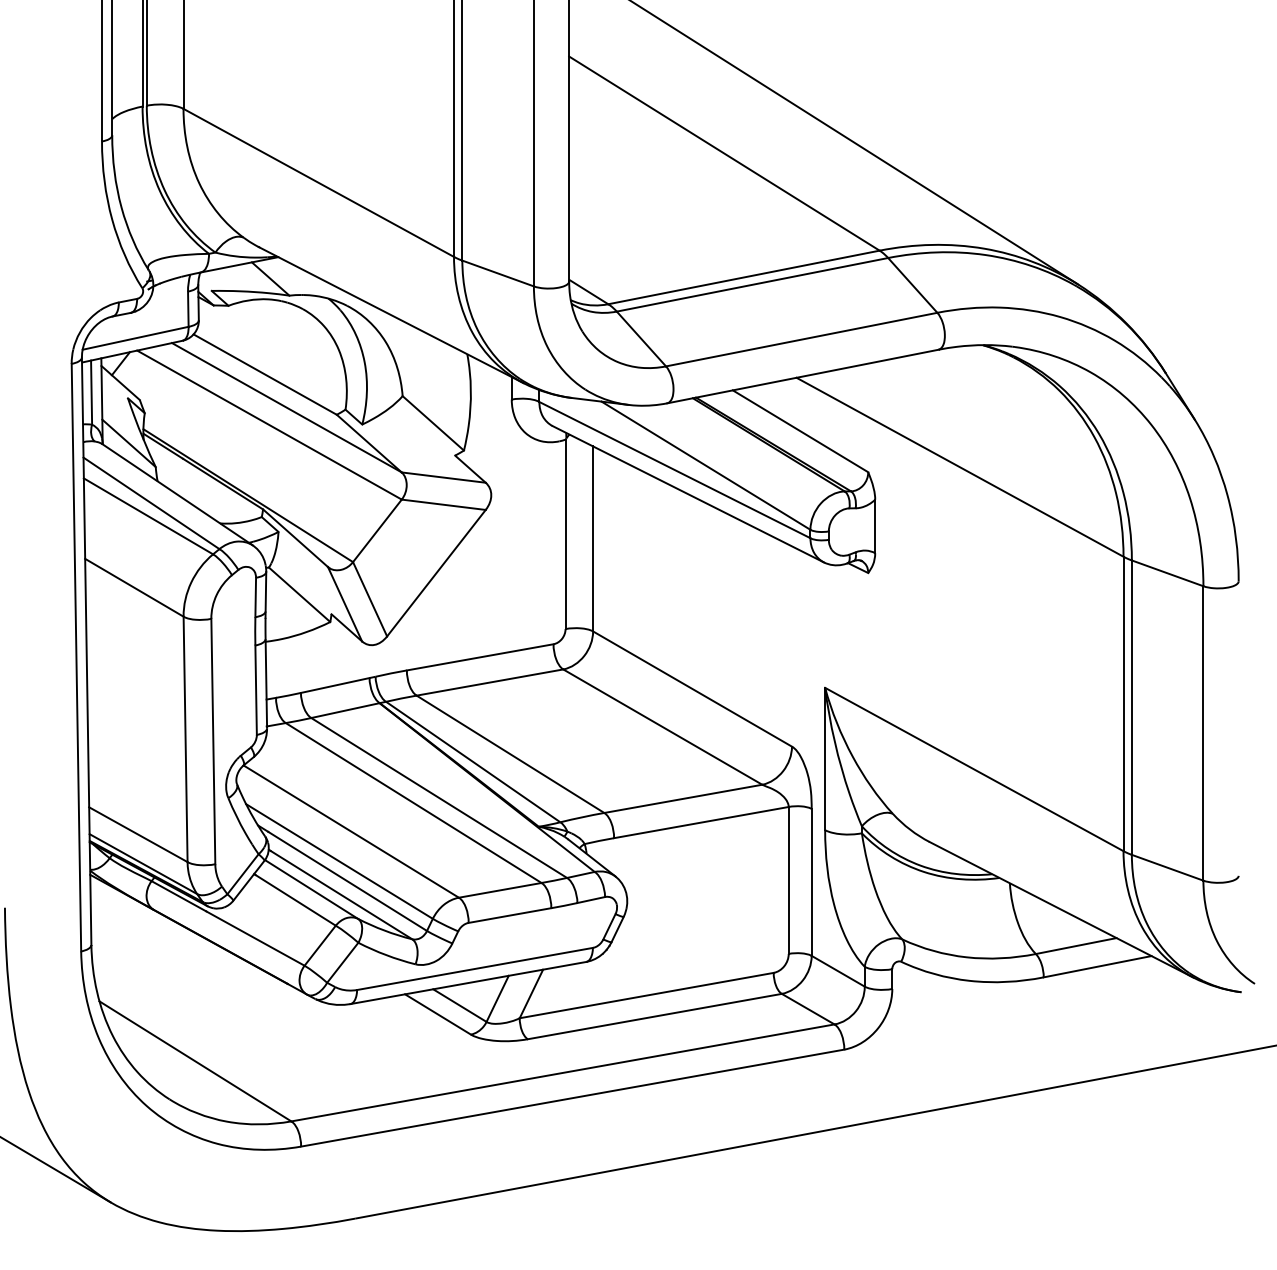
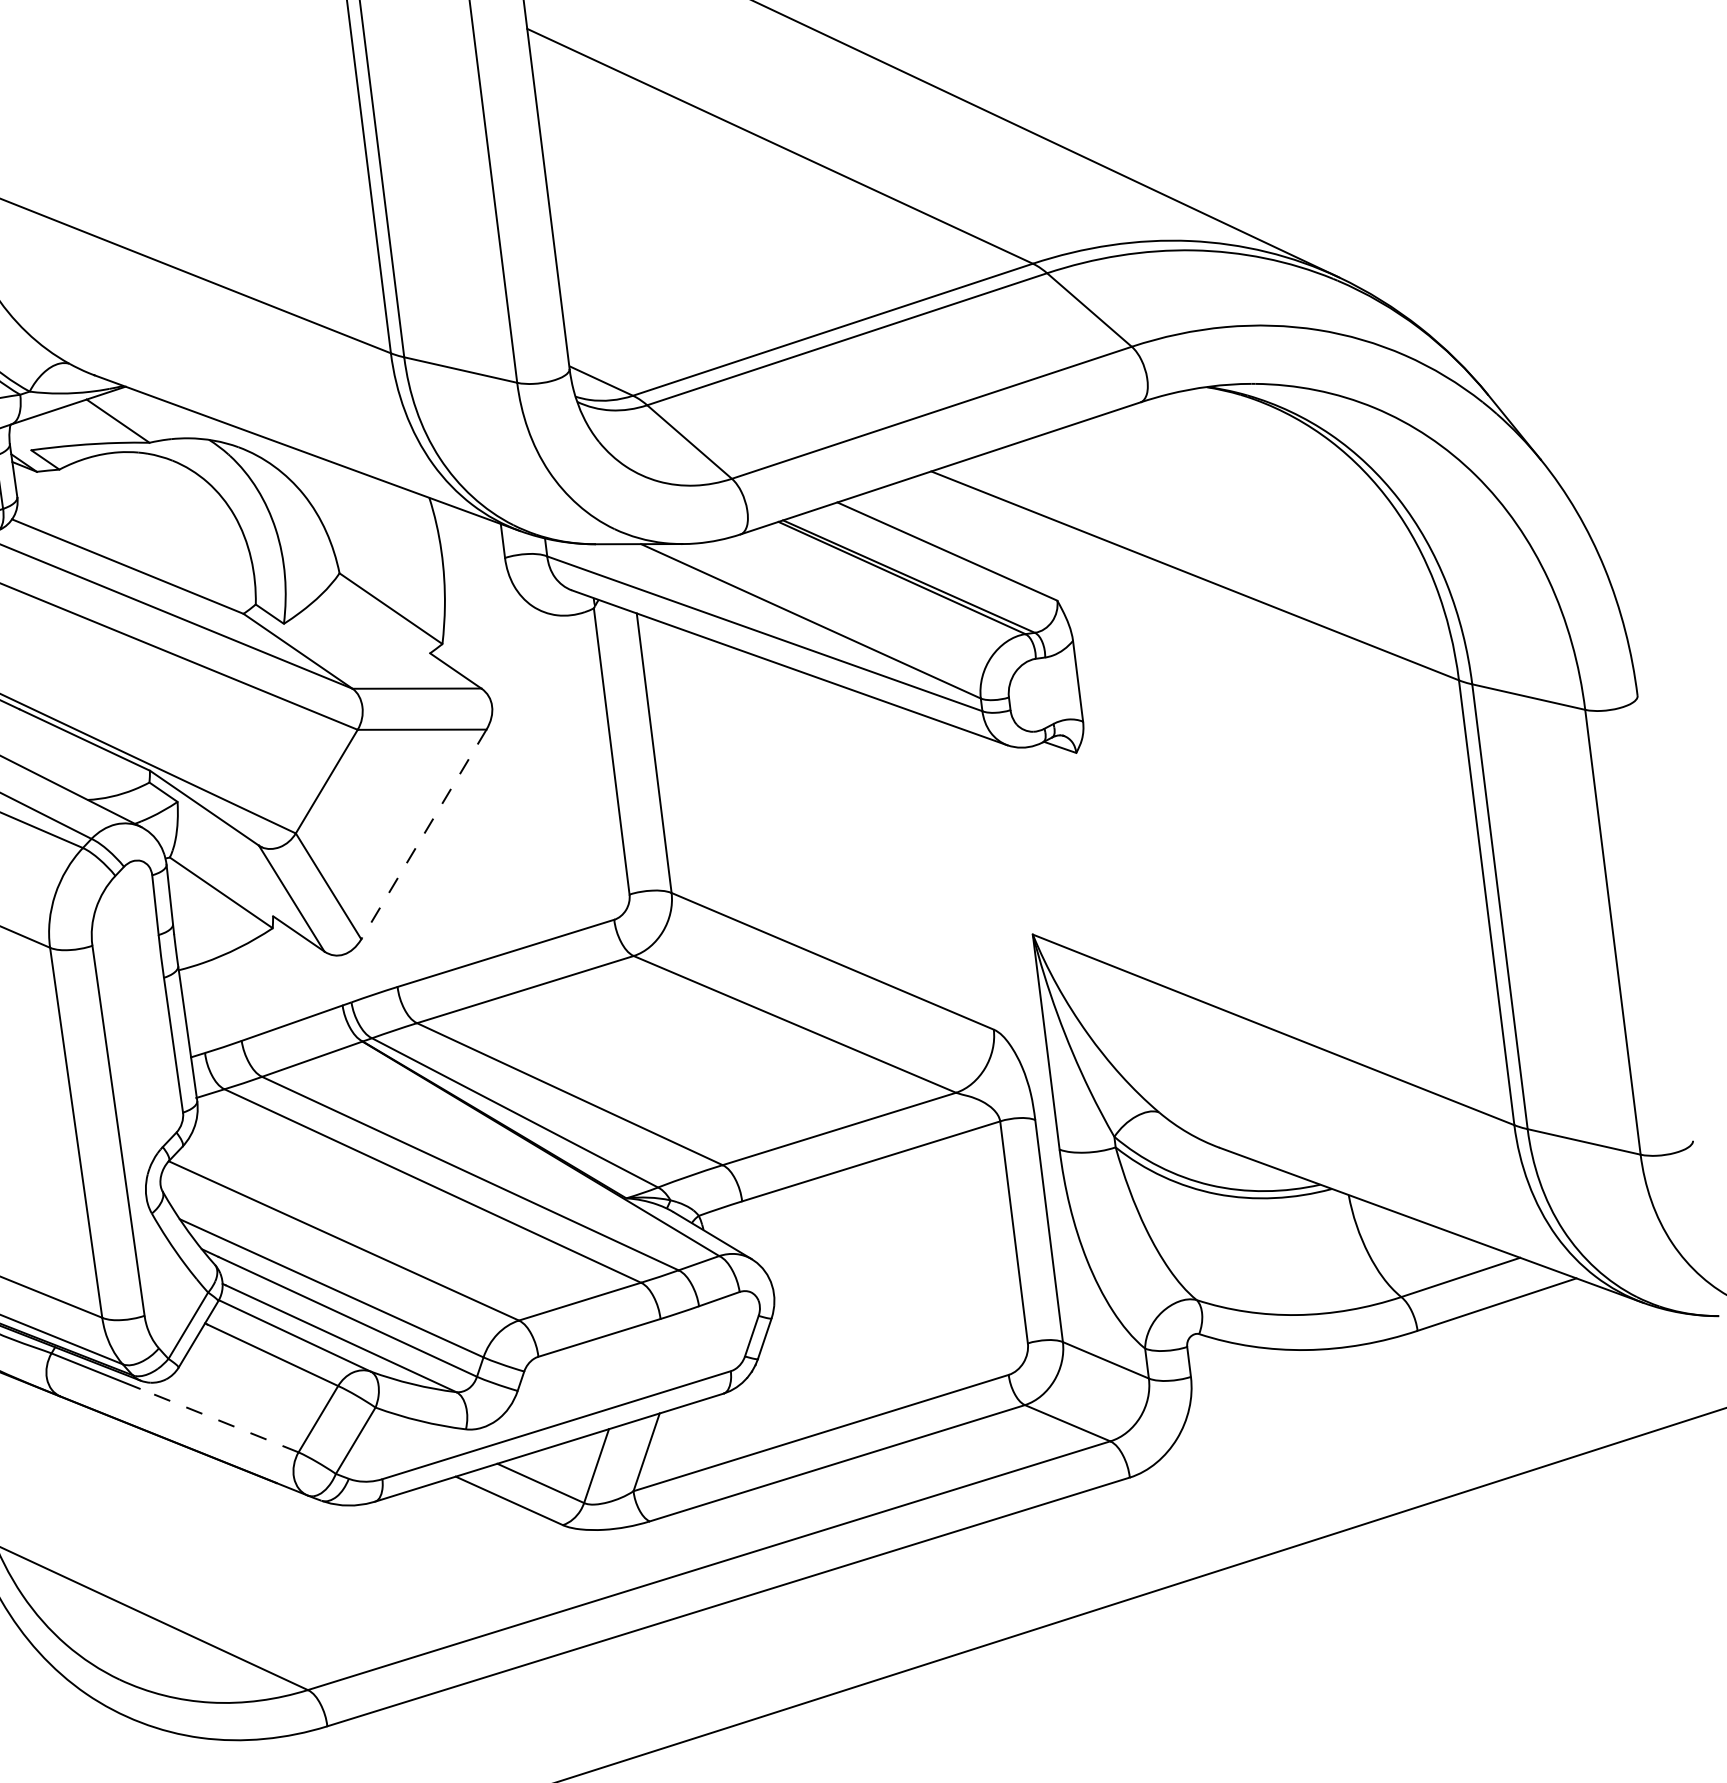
line: (436, 573) -> (424, 834), solid -> dashed
line: (254, 938) -> (217, 1420), solid -> dashed

